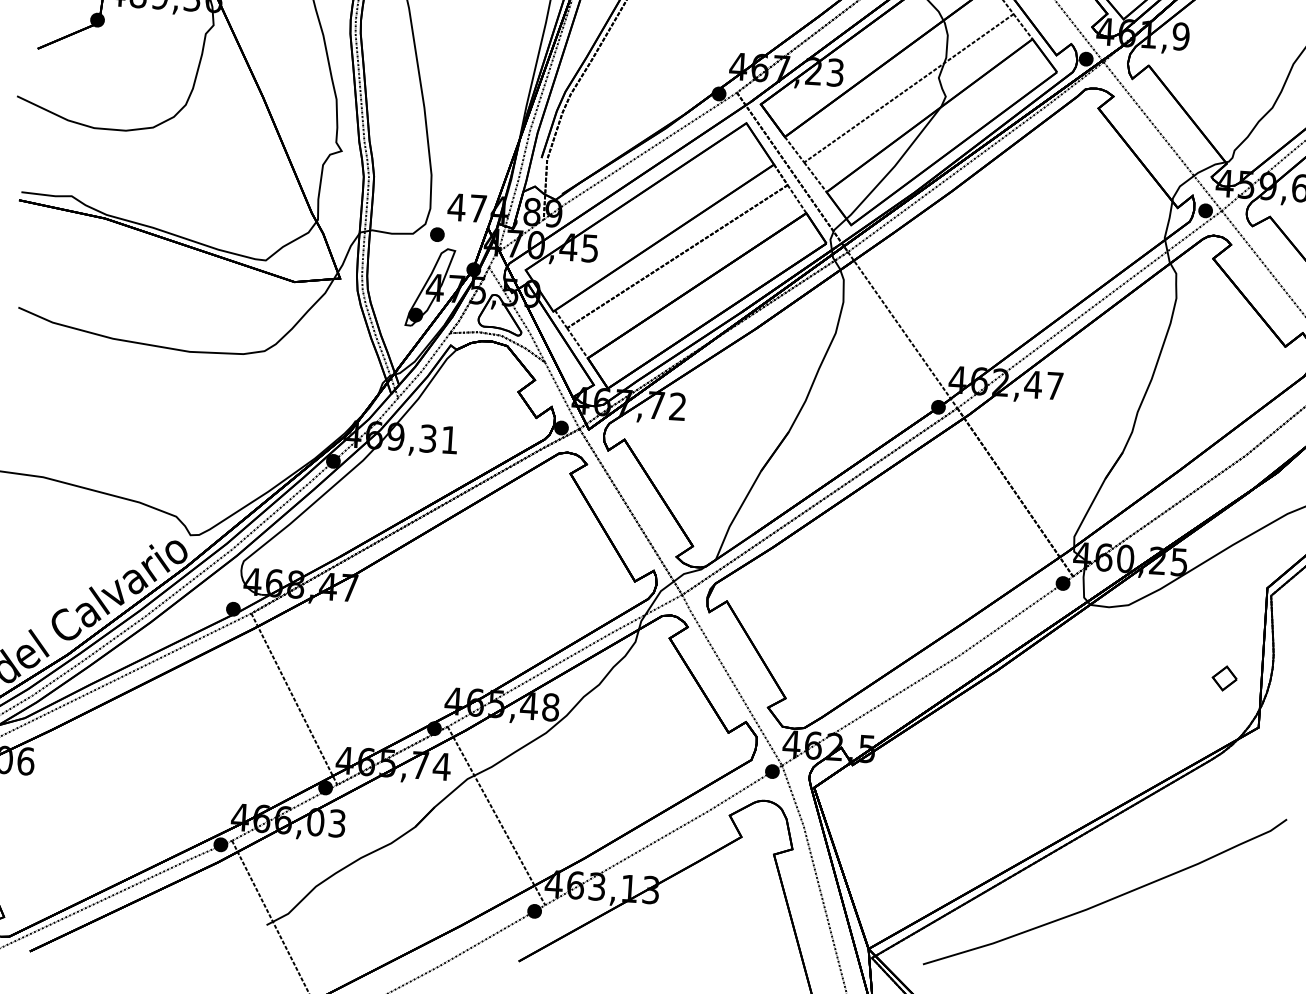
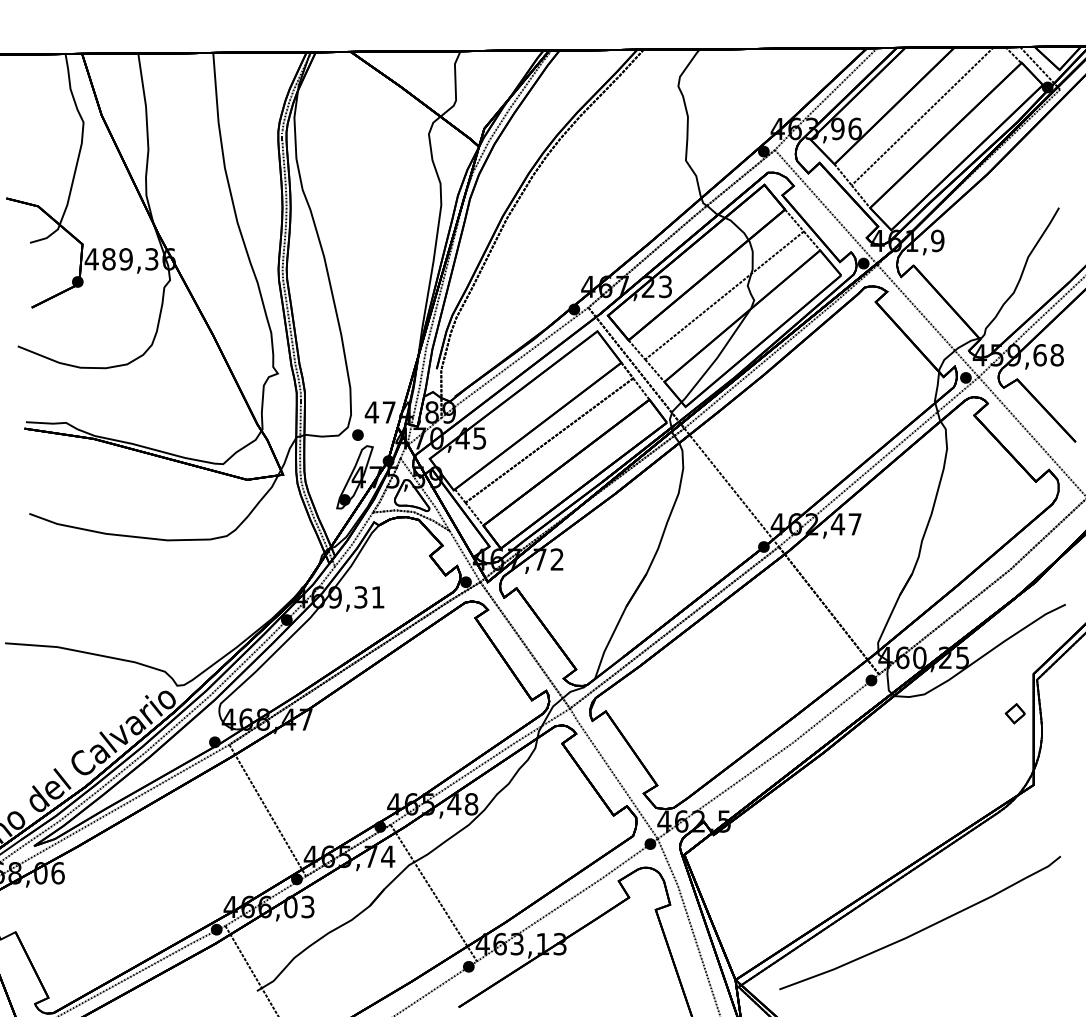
part: (1223, 678) -> (1014, 713), moved

